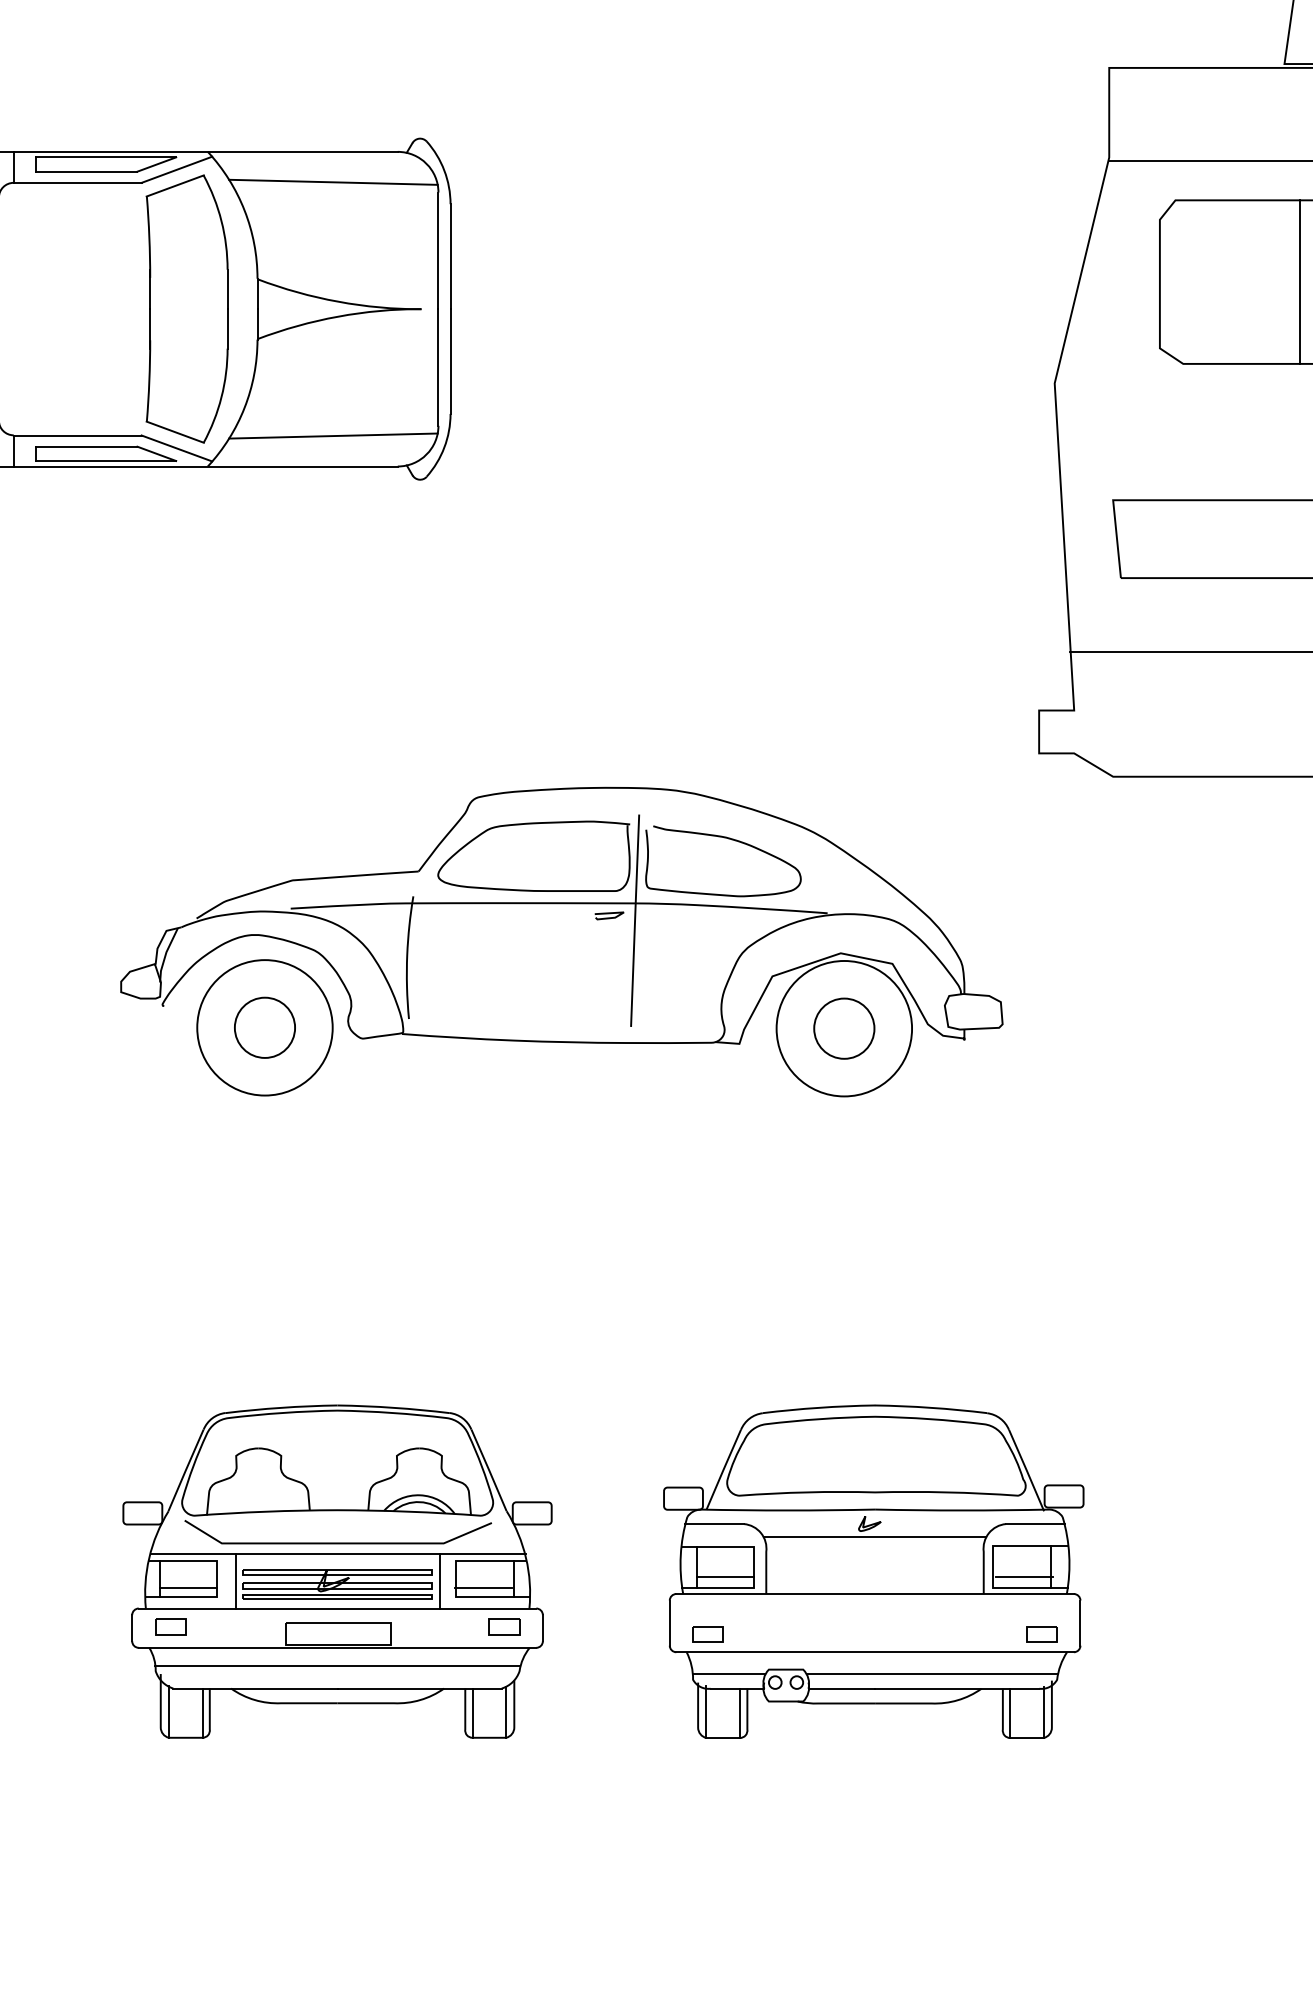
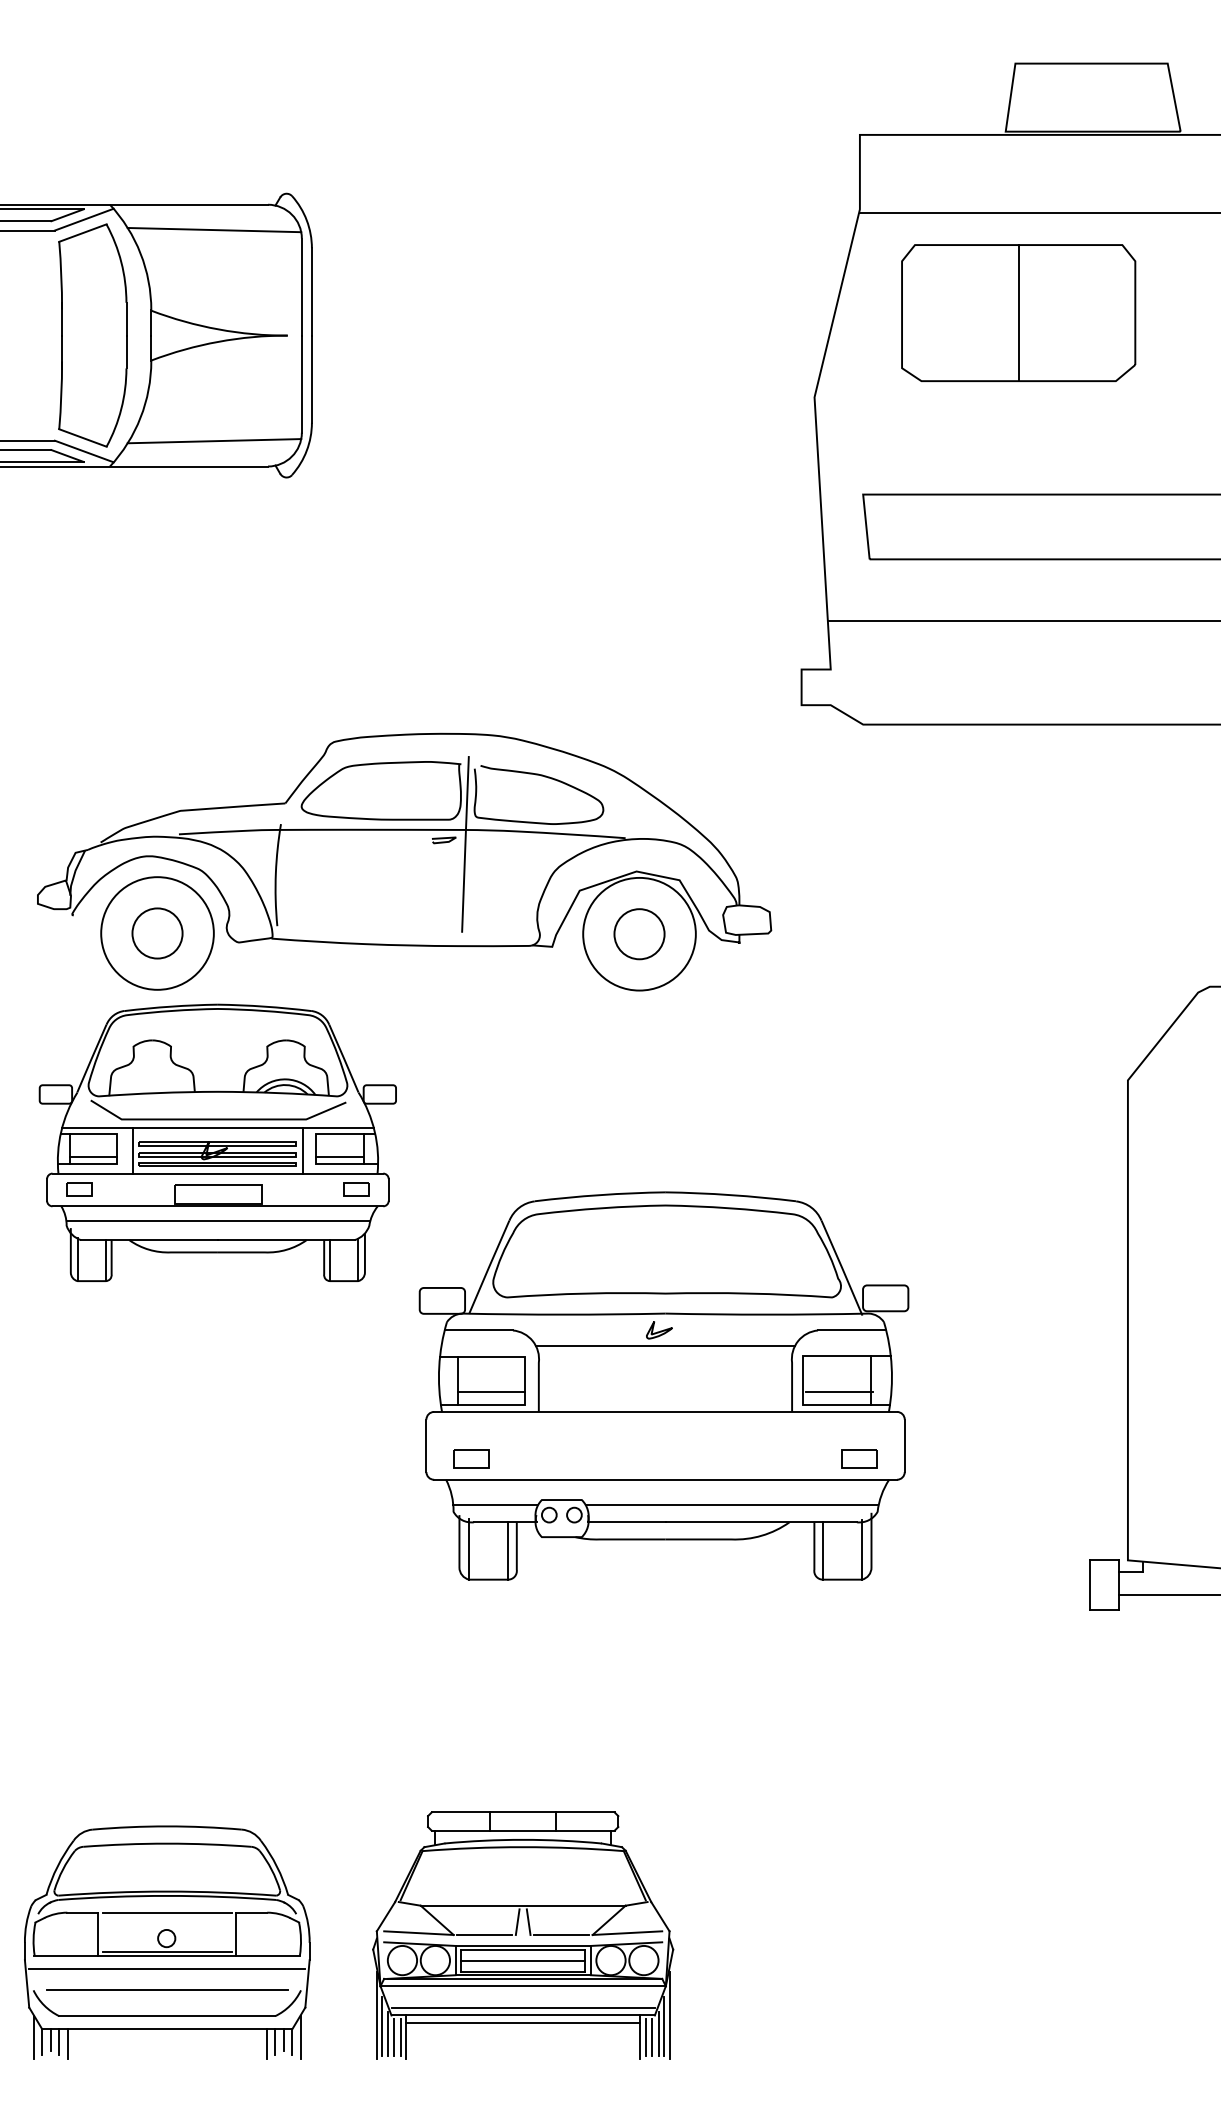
part: (337, 1571) -> (217, 1142), moved
part: (873, 1571) -> (663, 1385), size x1.4

